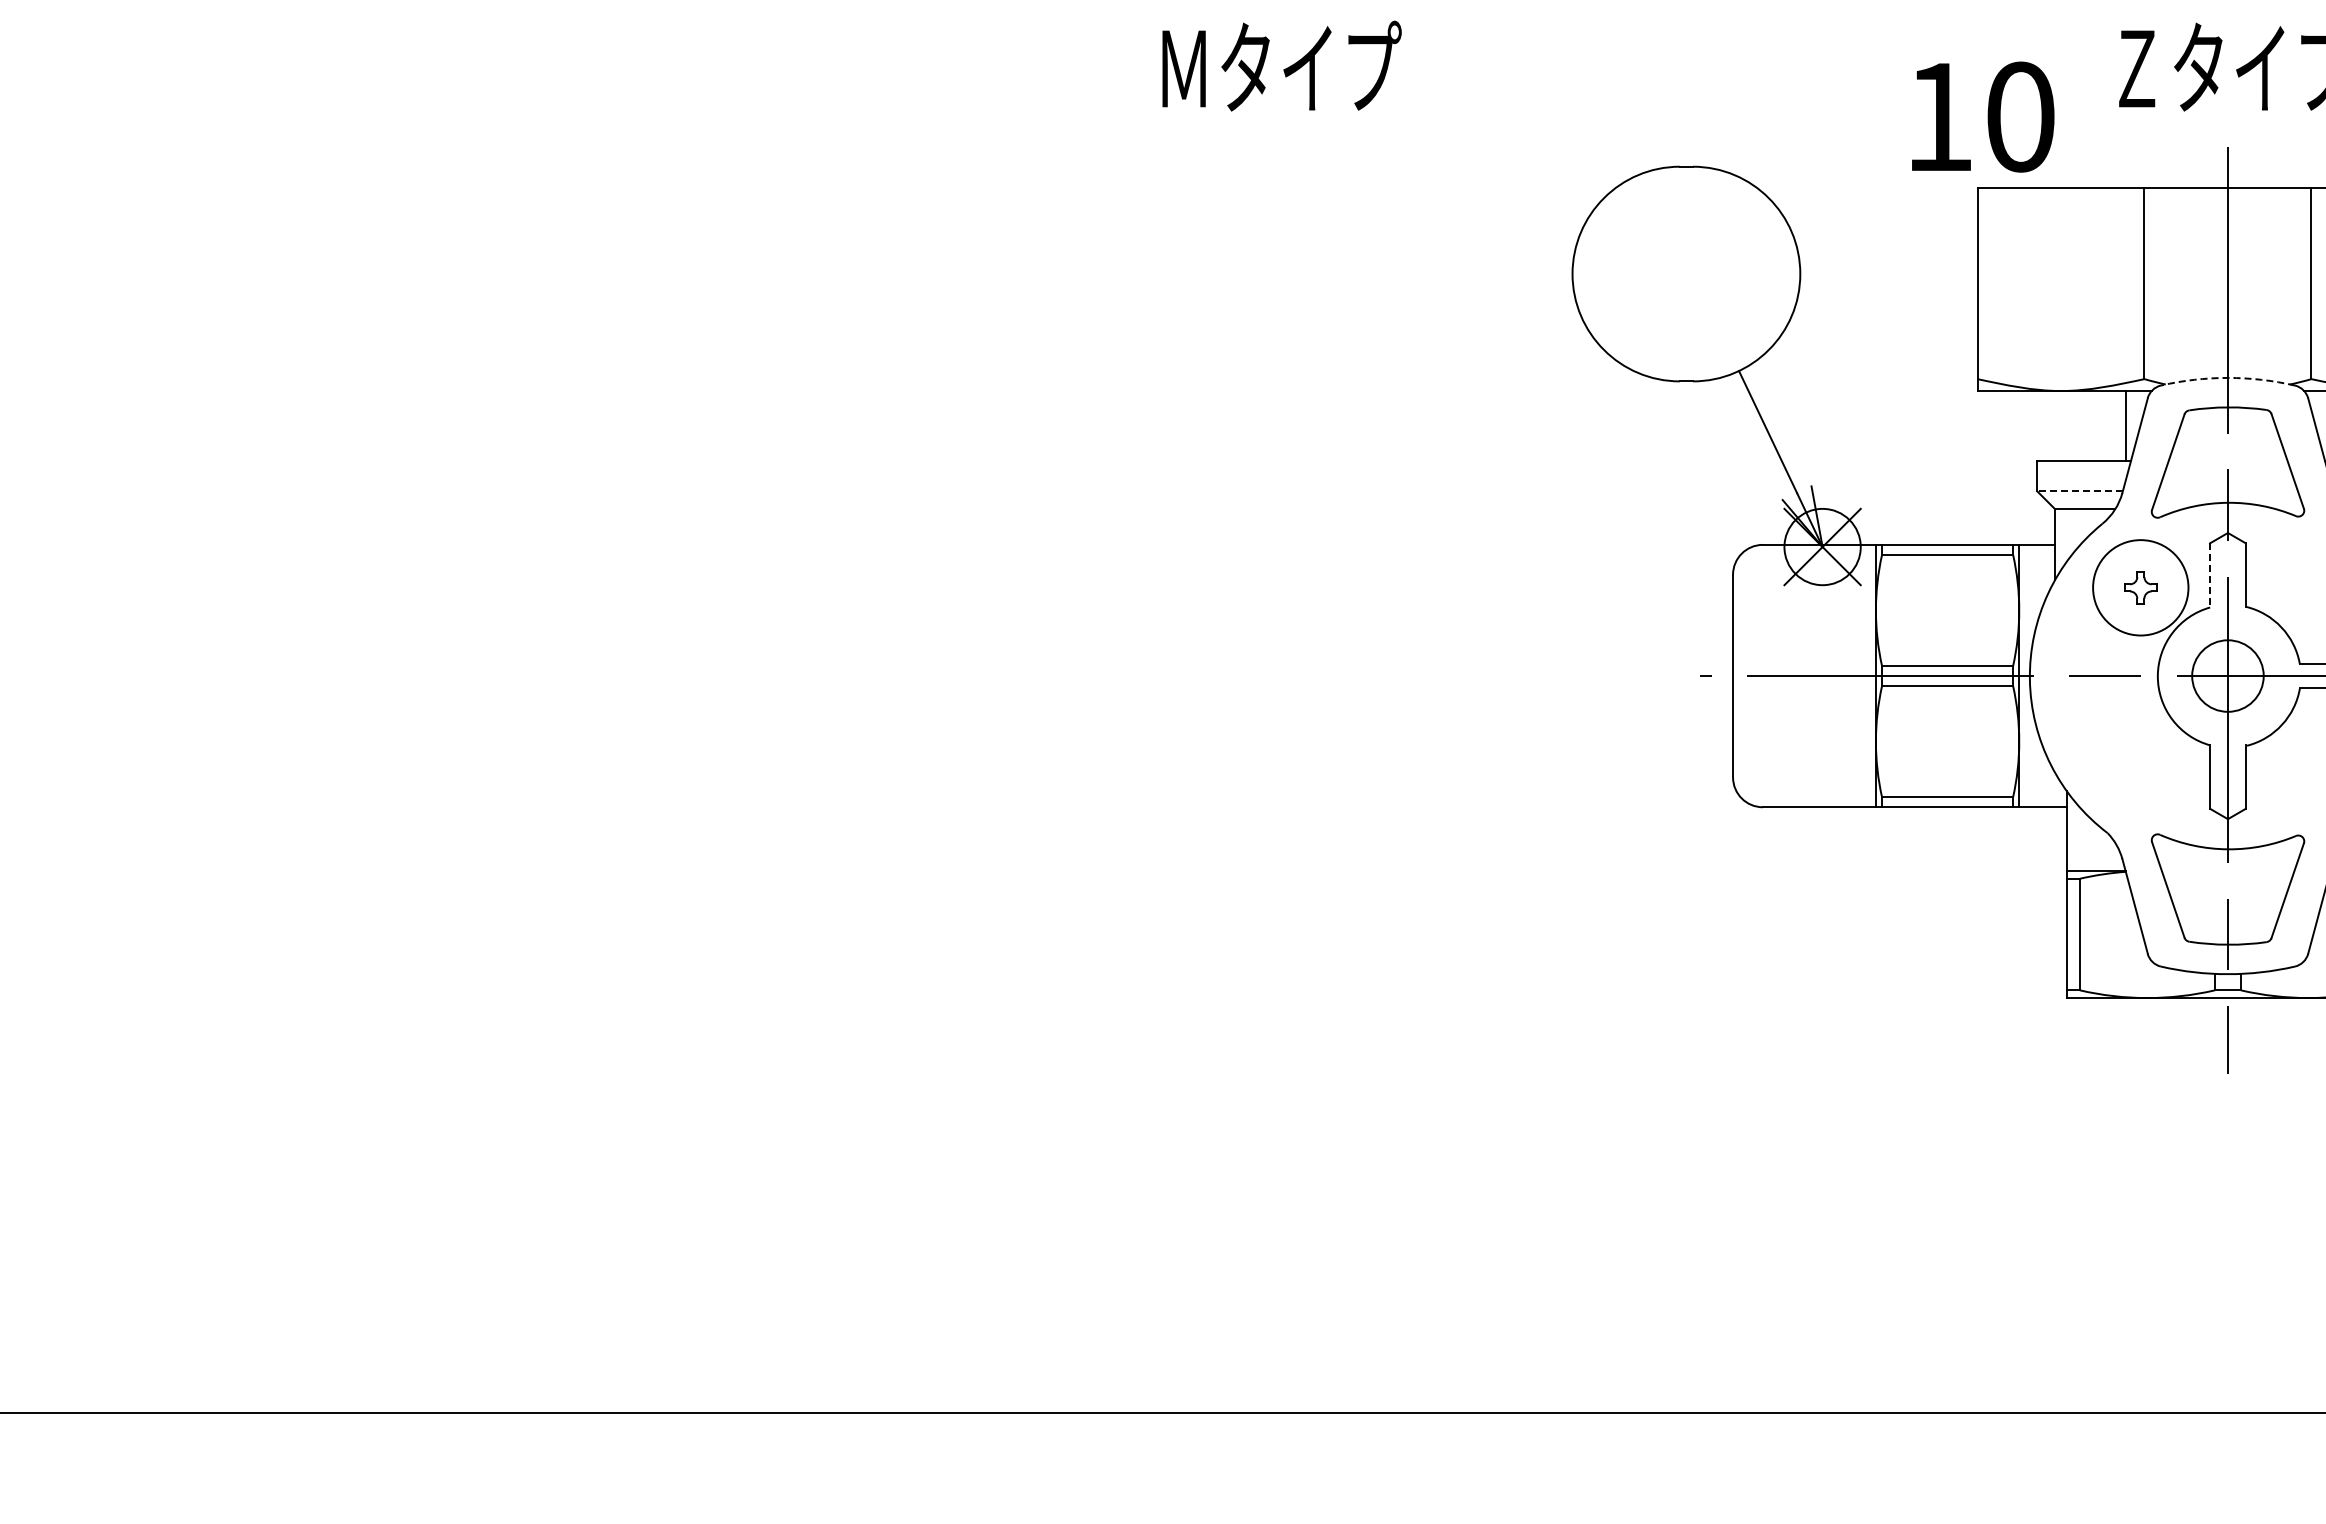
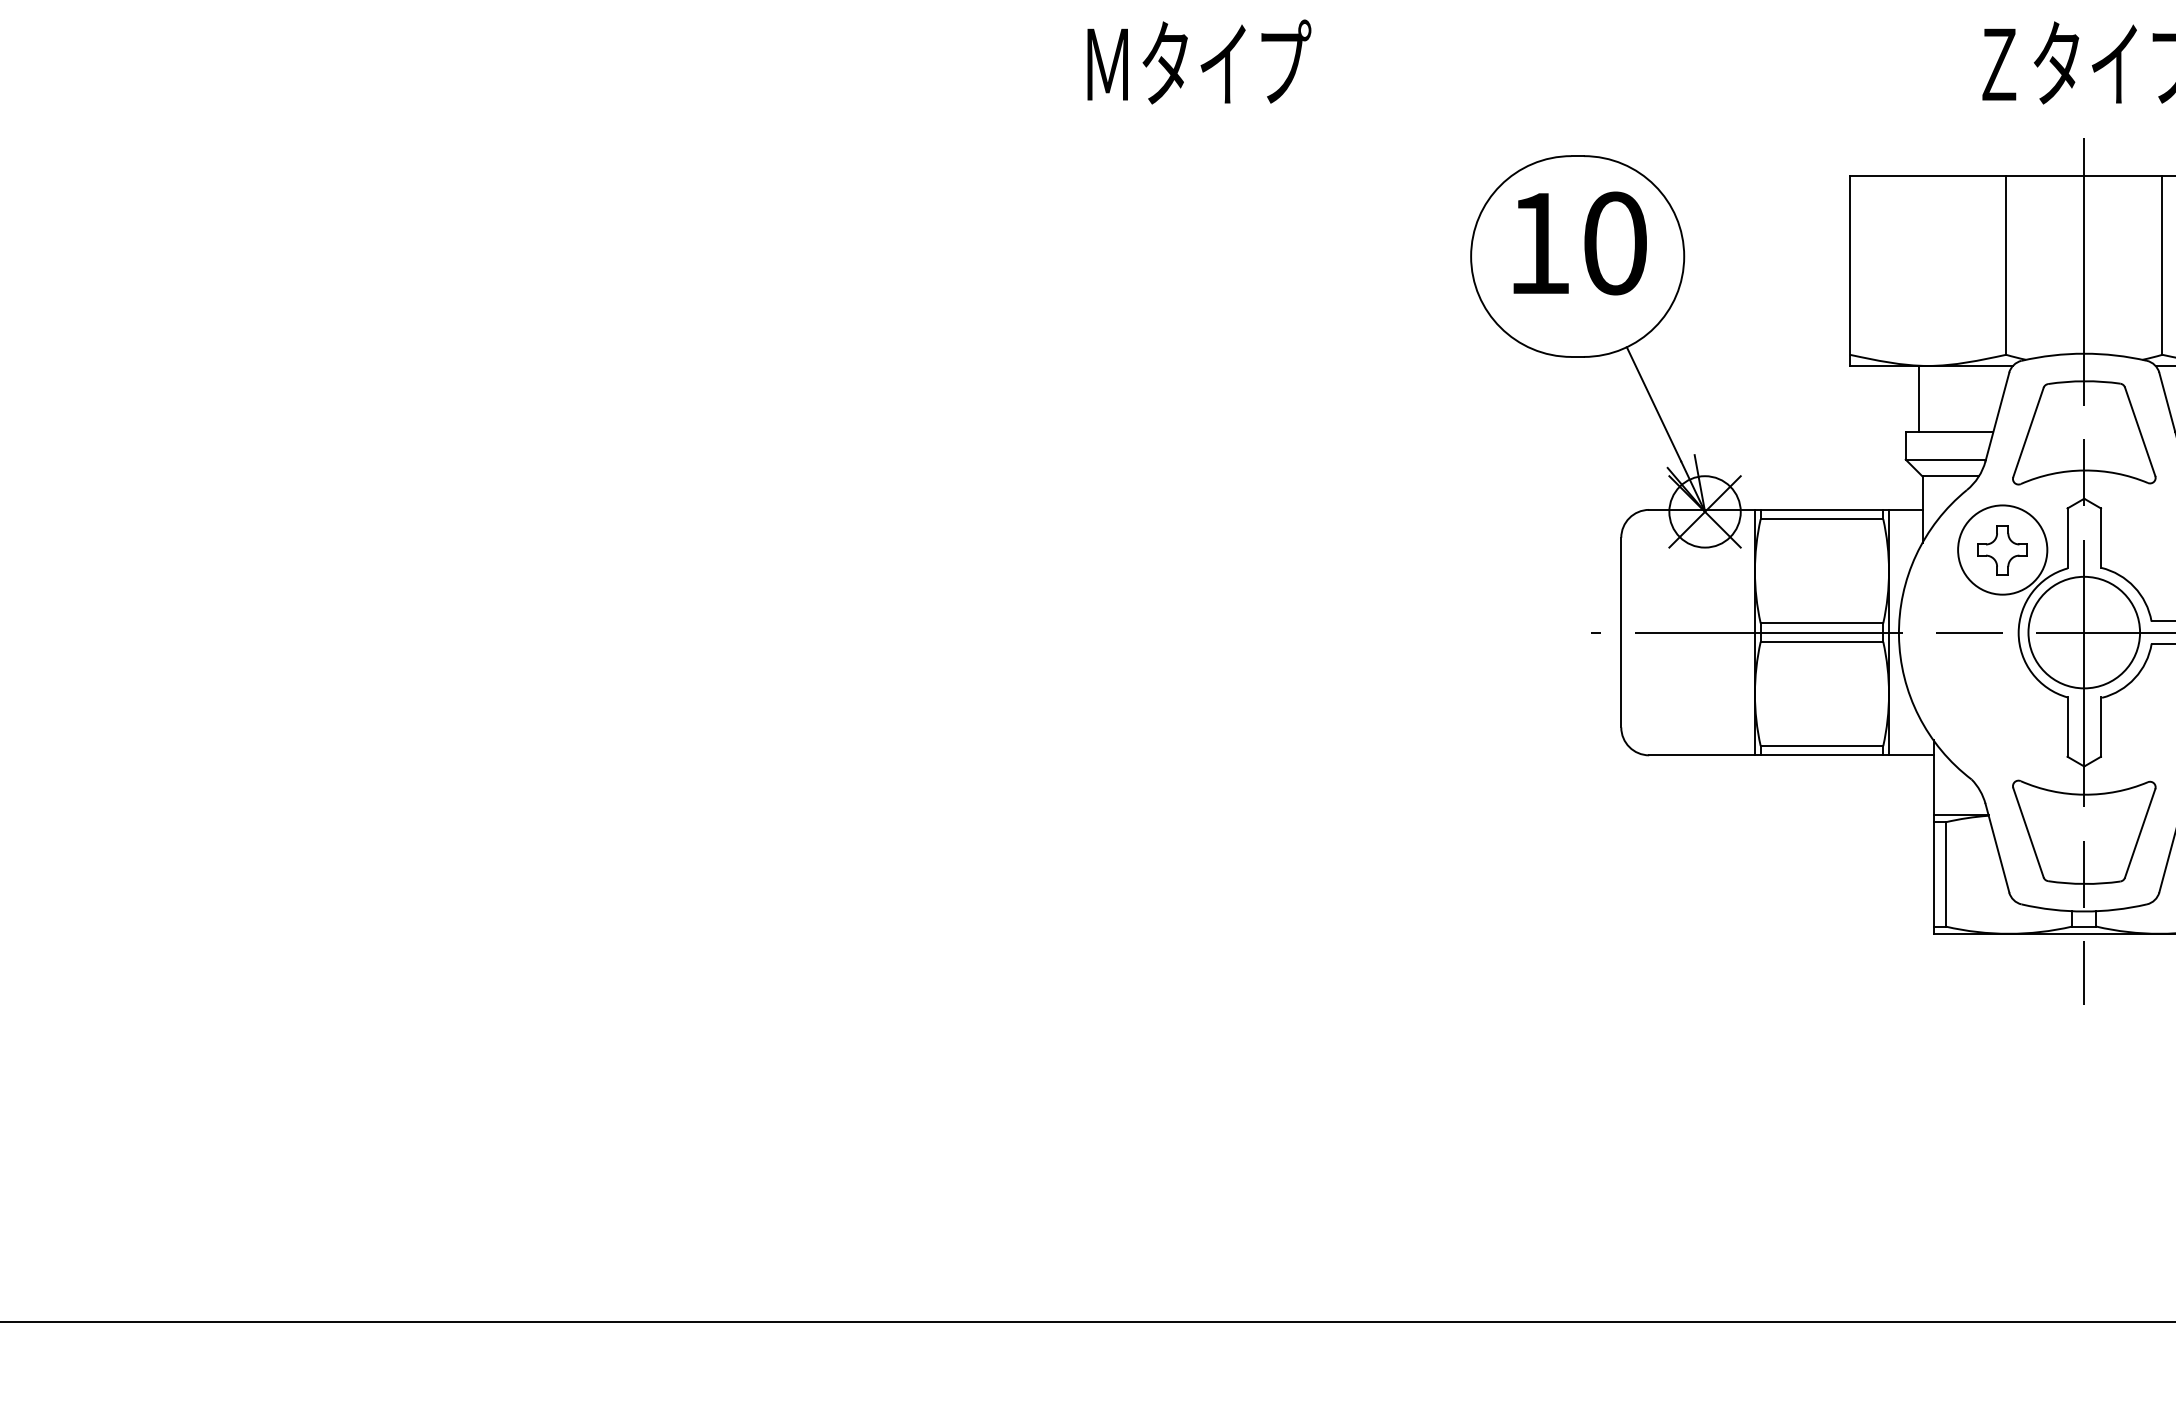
text: (1983, 116) -> (1580, 242), moved
arc: (2227, 377) -> (2083, 353), dashed -> solid
line: (2125, 426) -> (1918, 399), moved
line: (2080, 491) -> (1946, 459), dashed -> solid
line: (2210, 575) -> (2067, 538), dashed -> solid
part: (2140, 587) -> (2002, 549), size x1.67
circle: (2227, 675) -> (2083, 632), size x1.67

